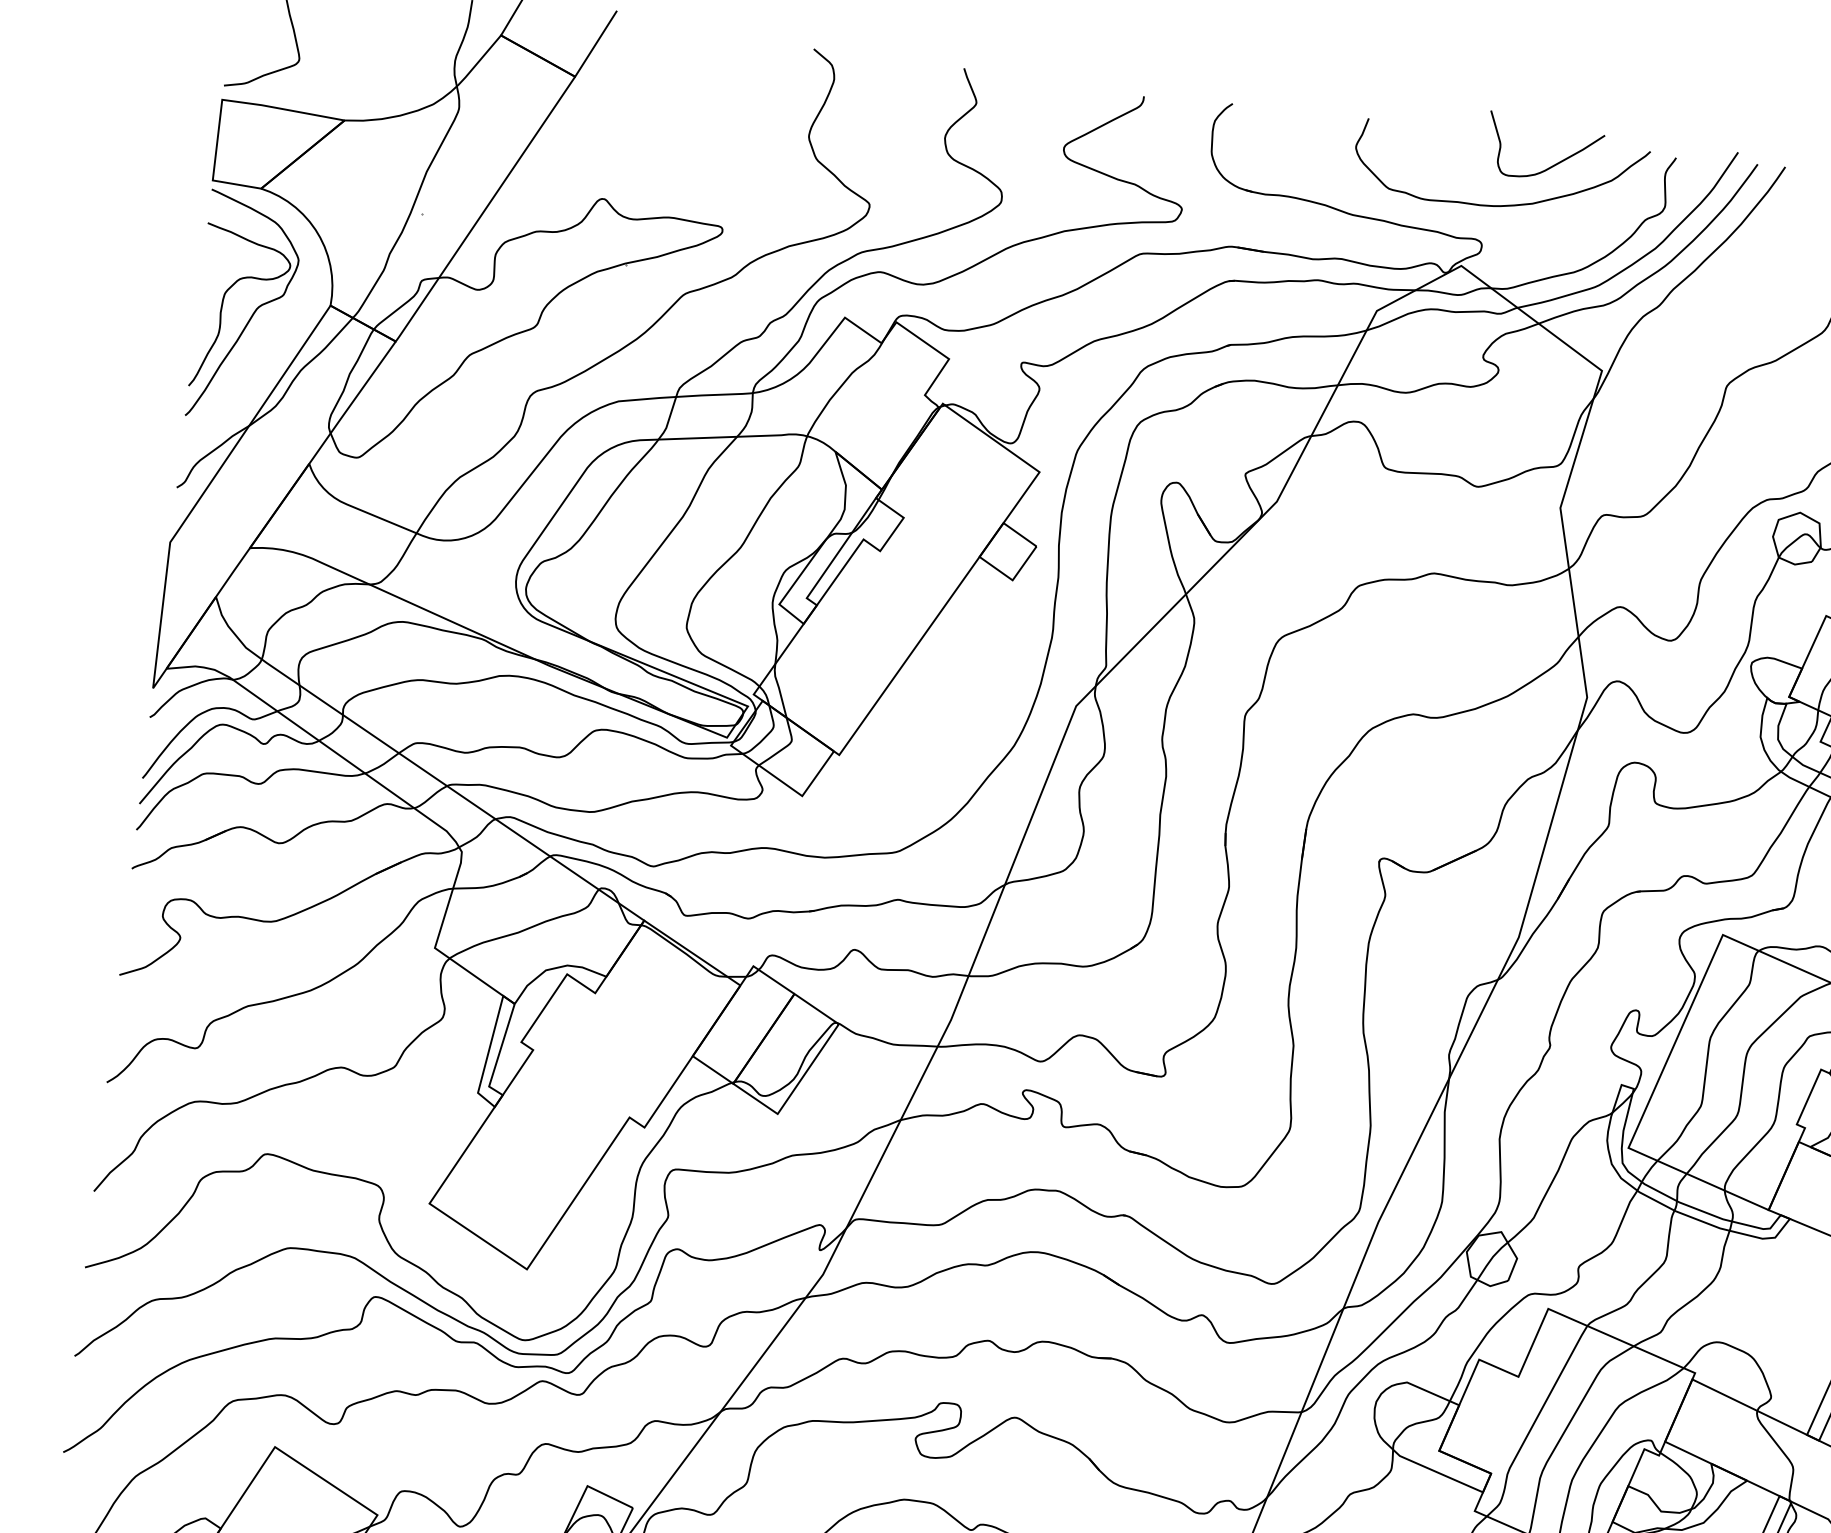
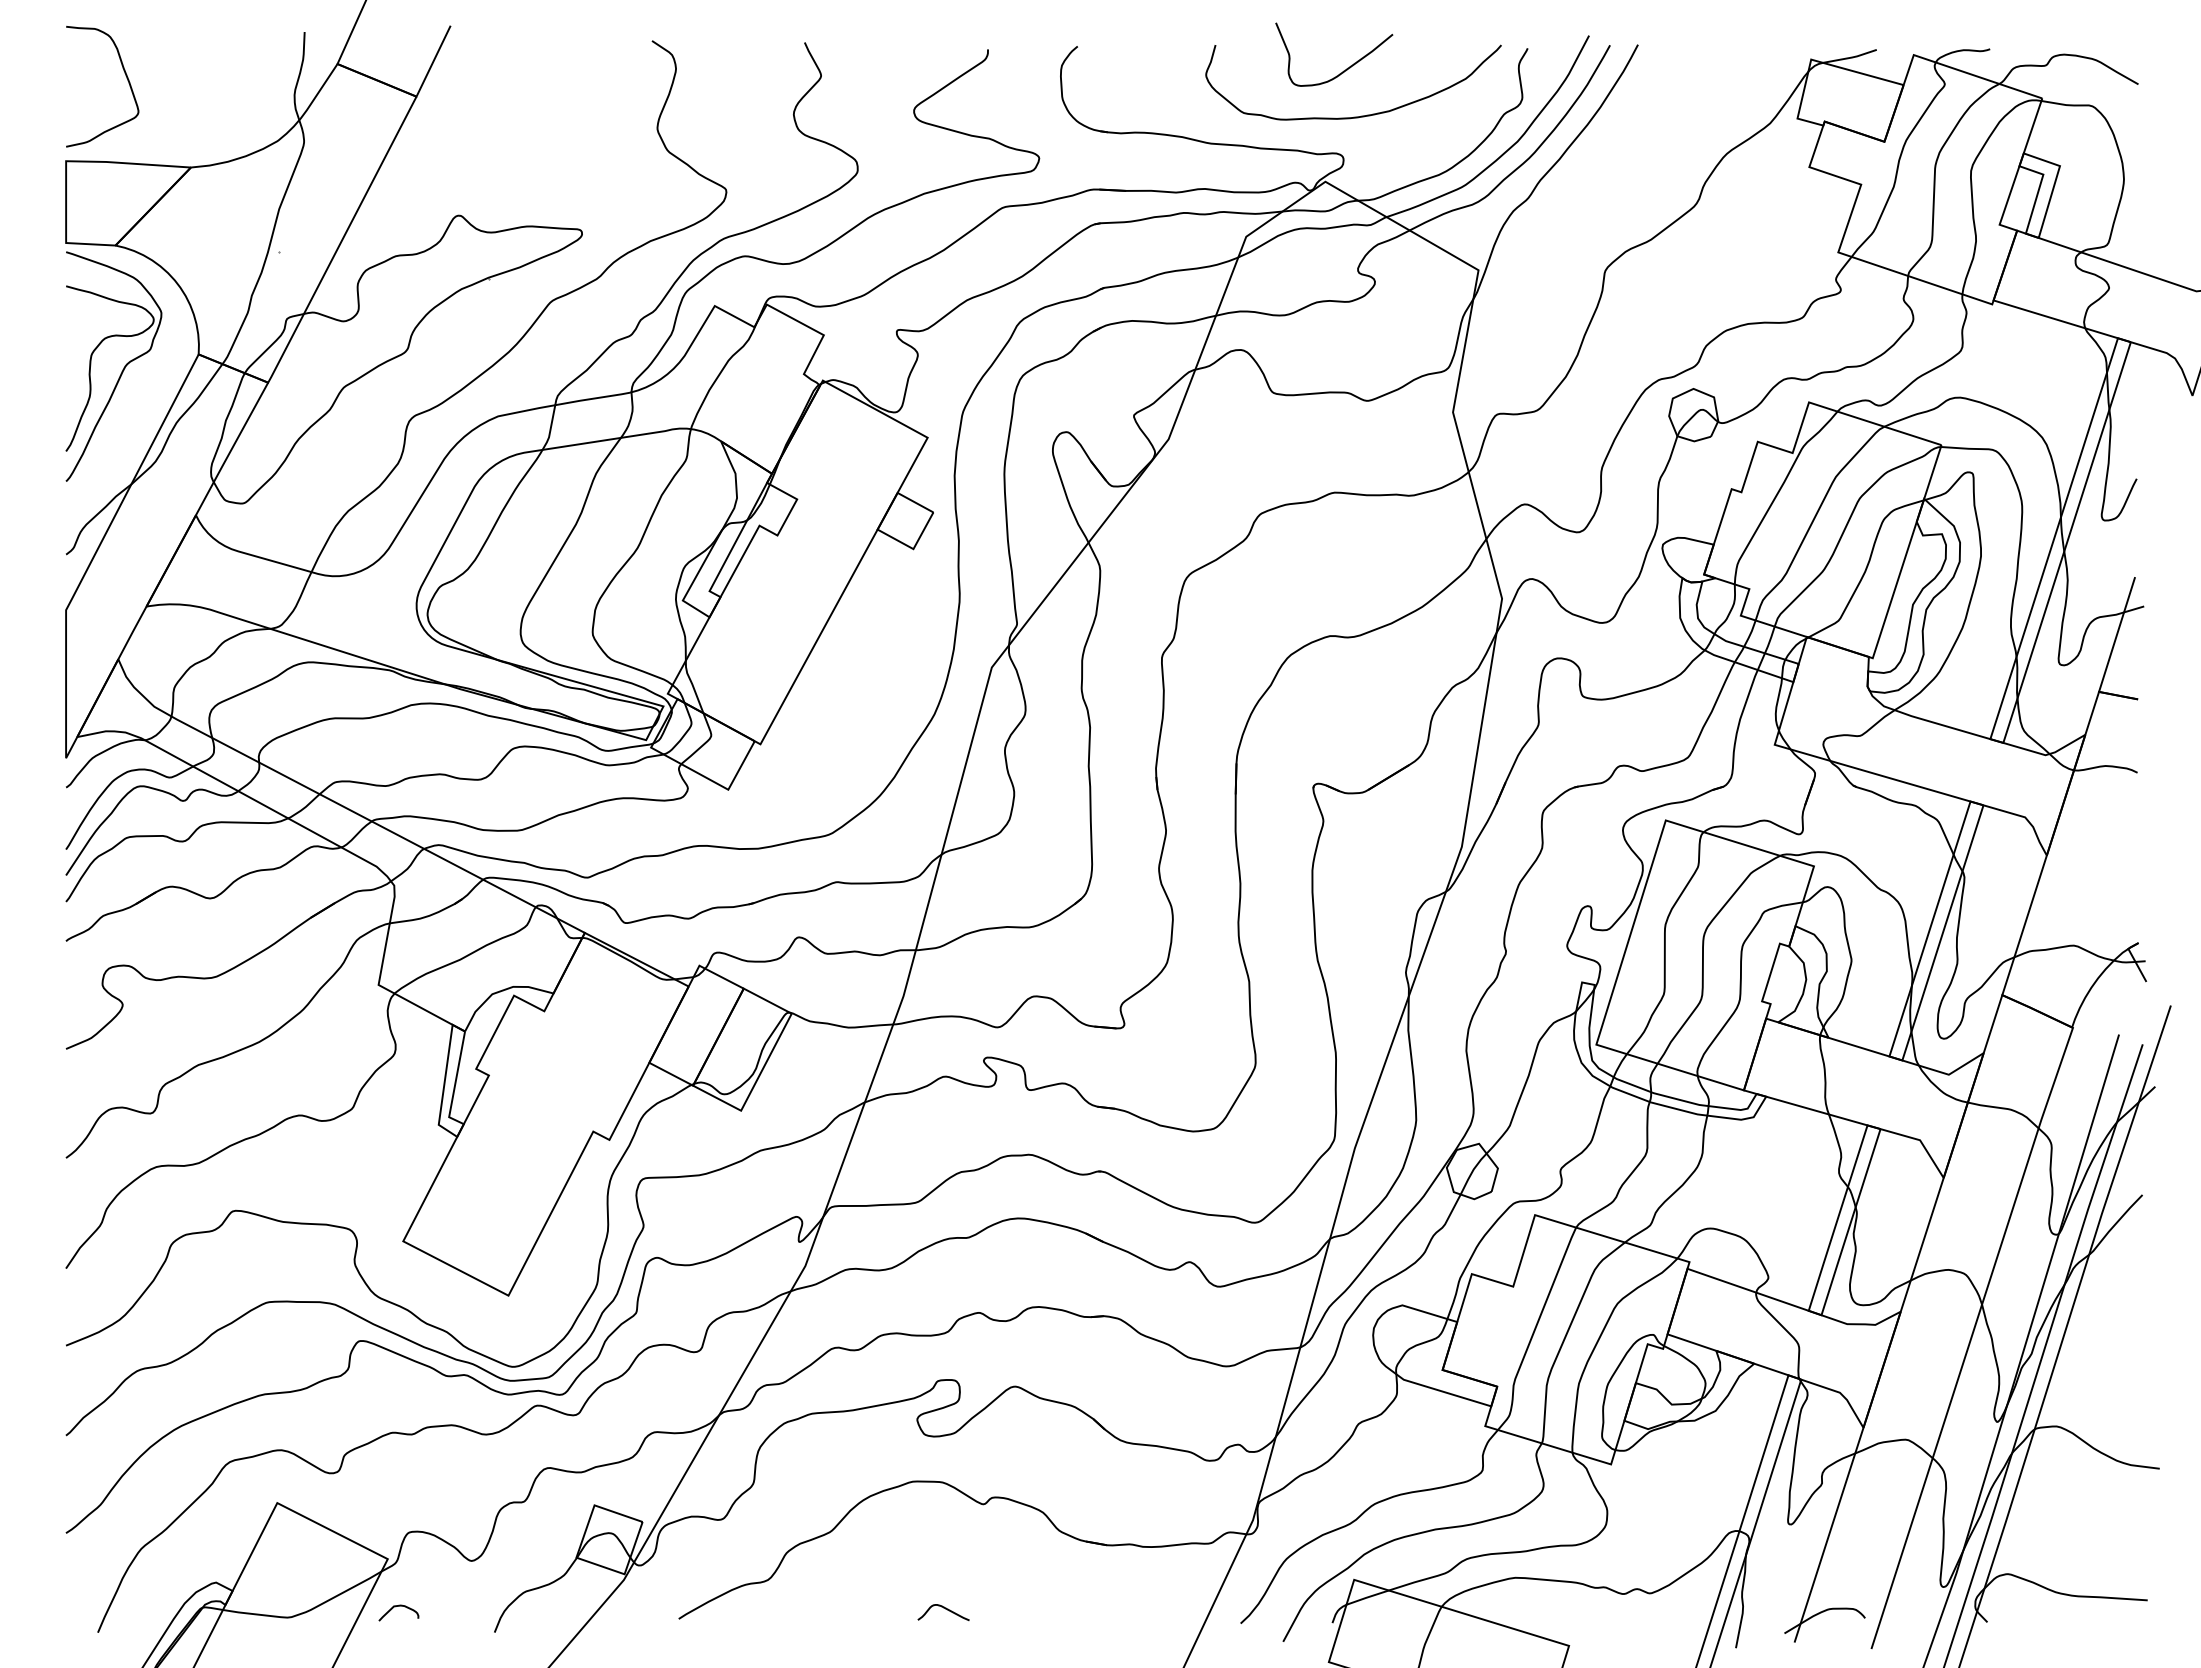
curve: (1552, 165) -> (1343, 70), moved

